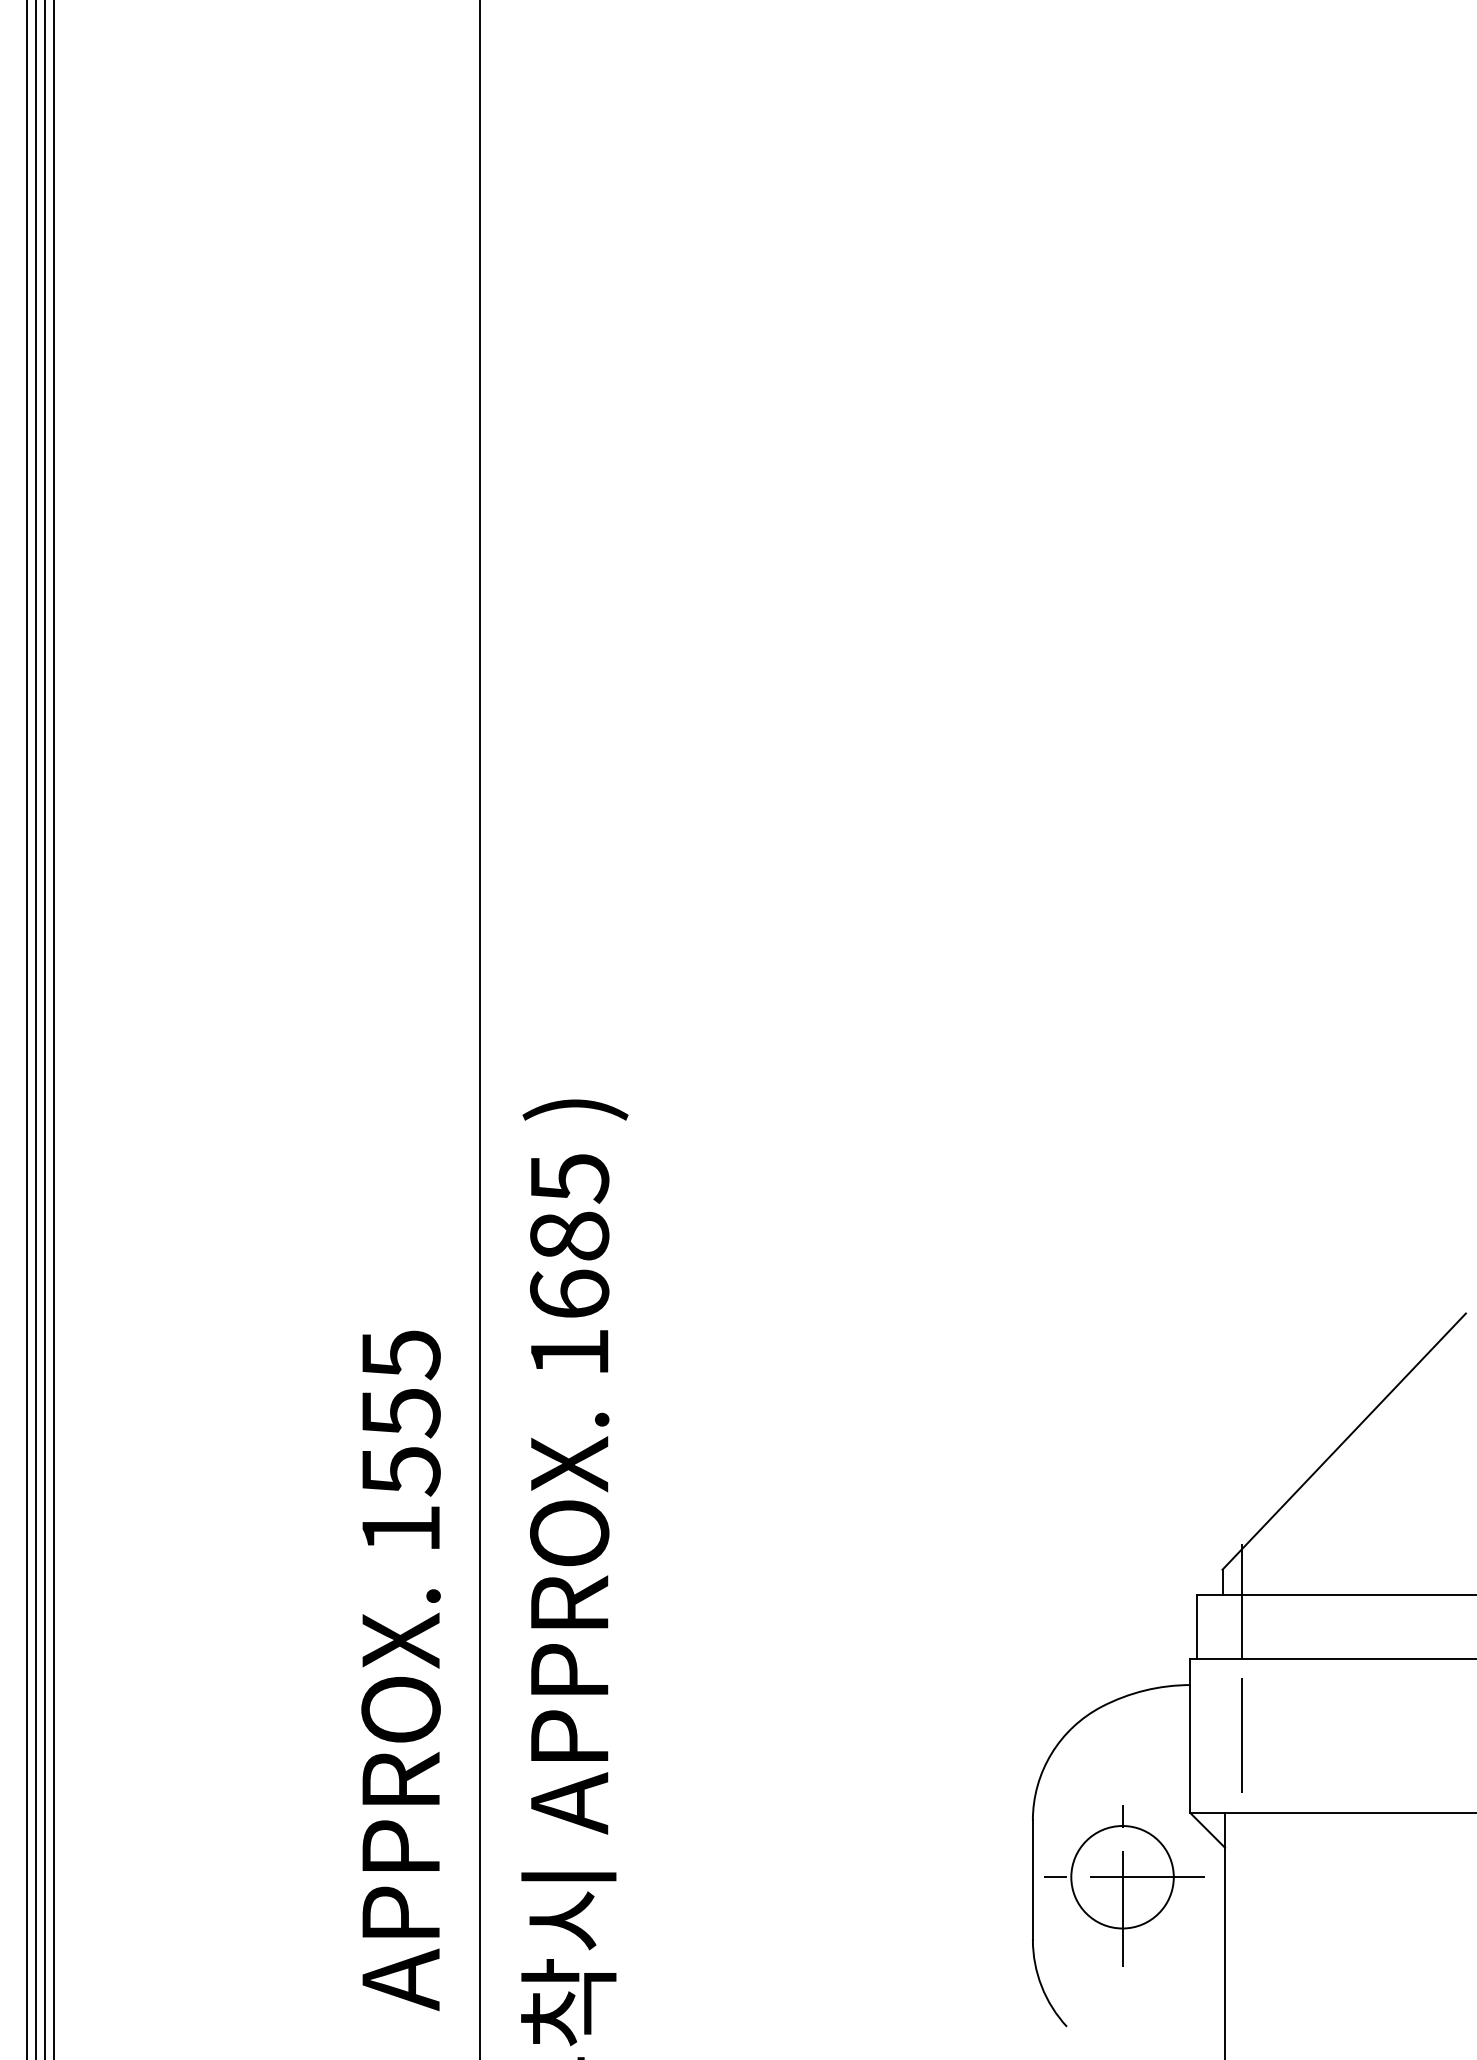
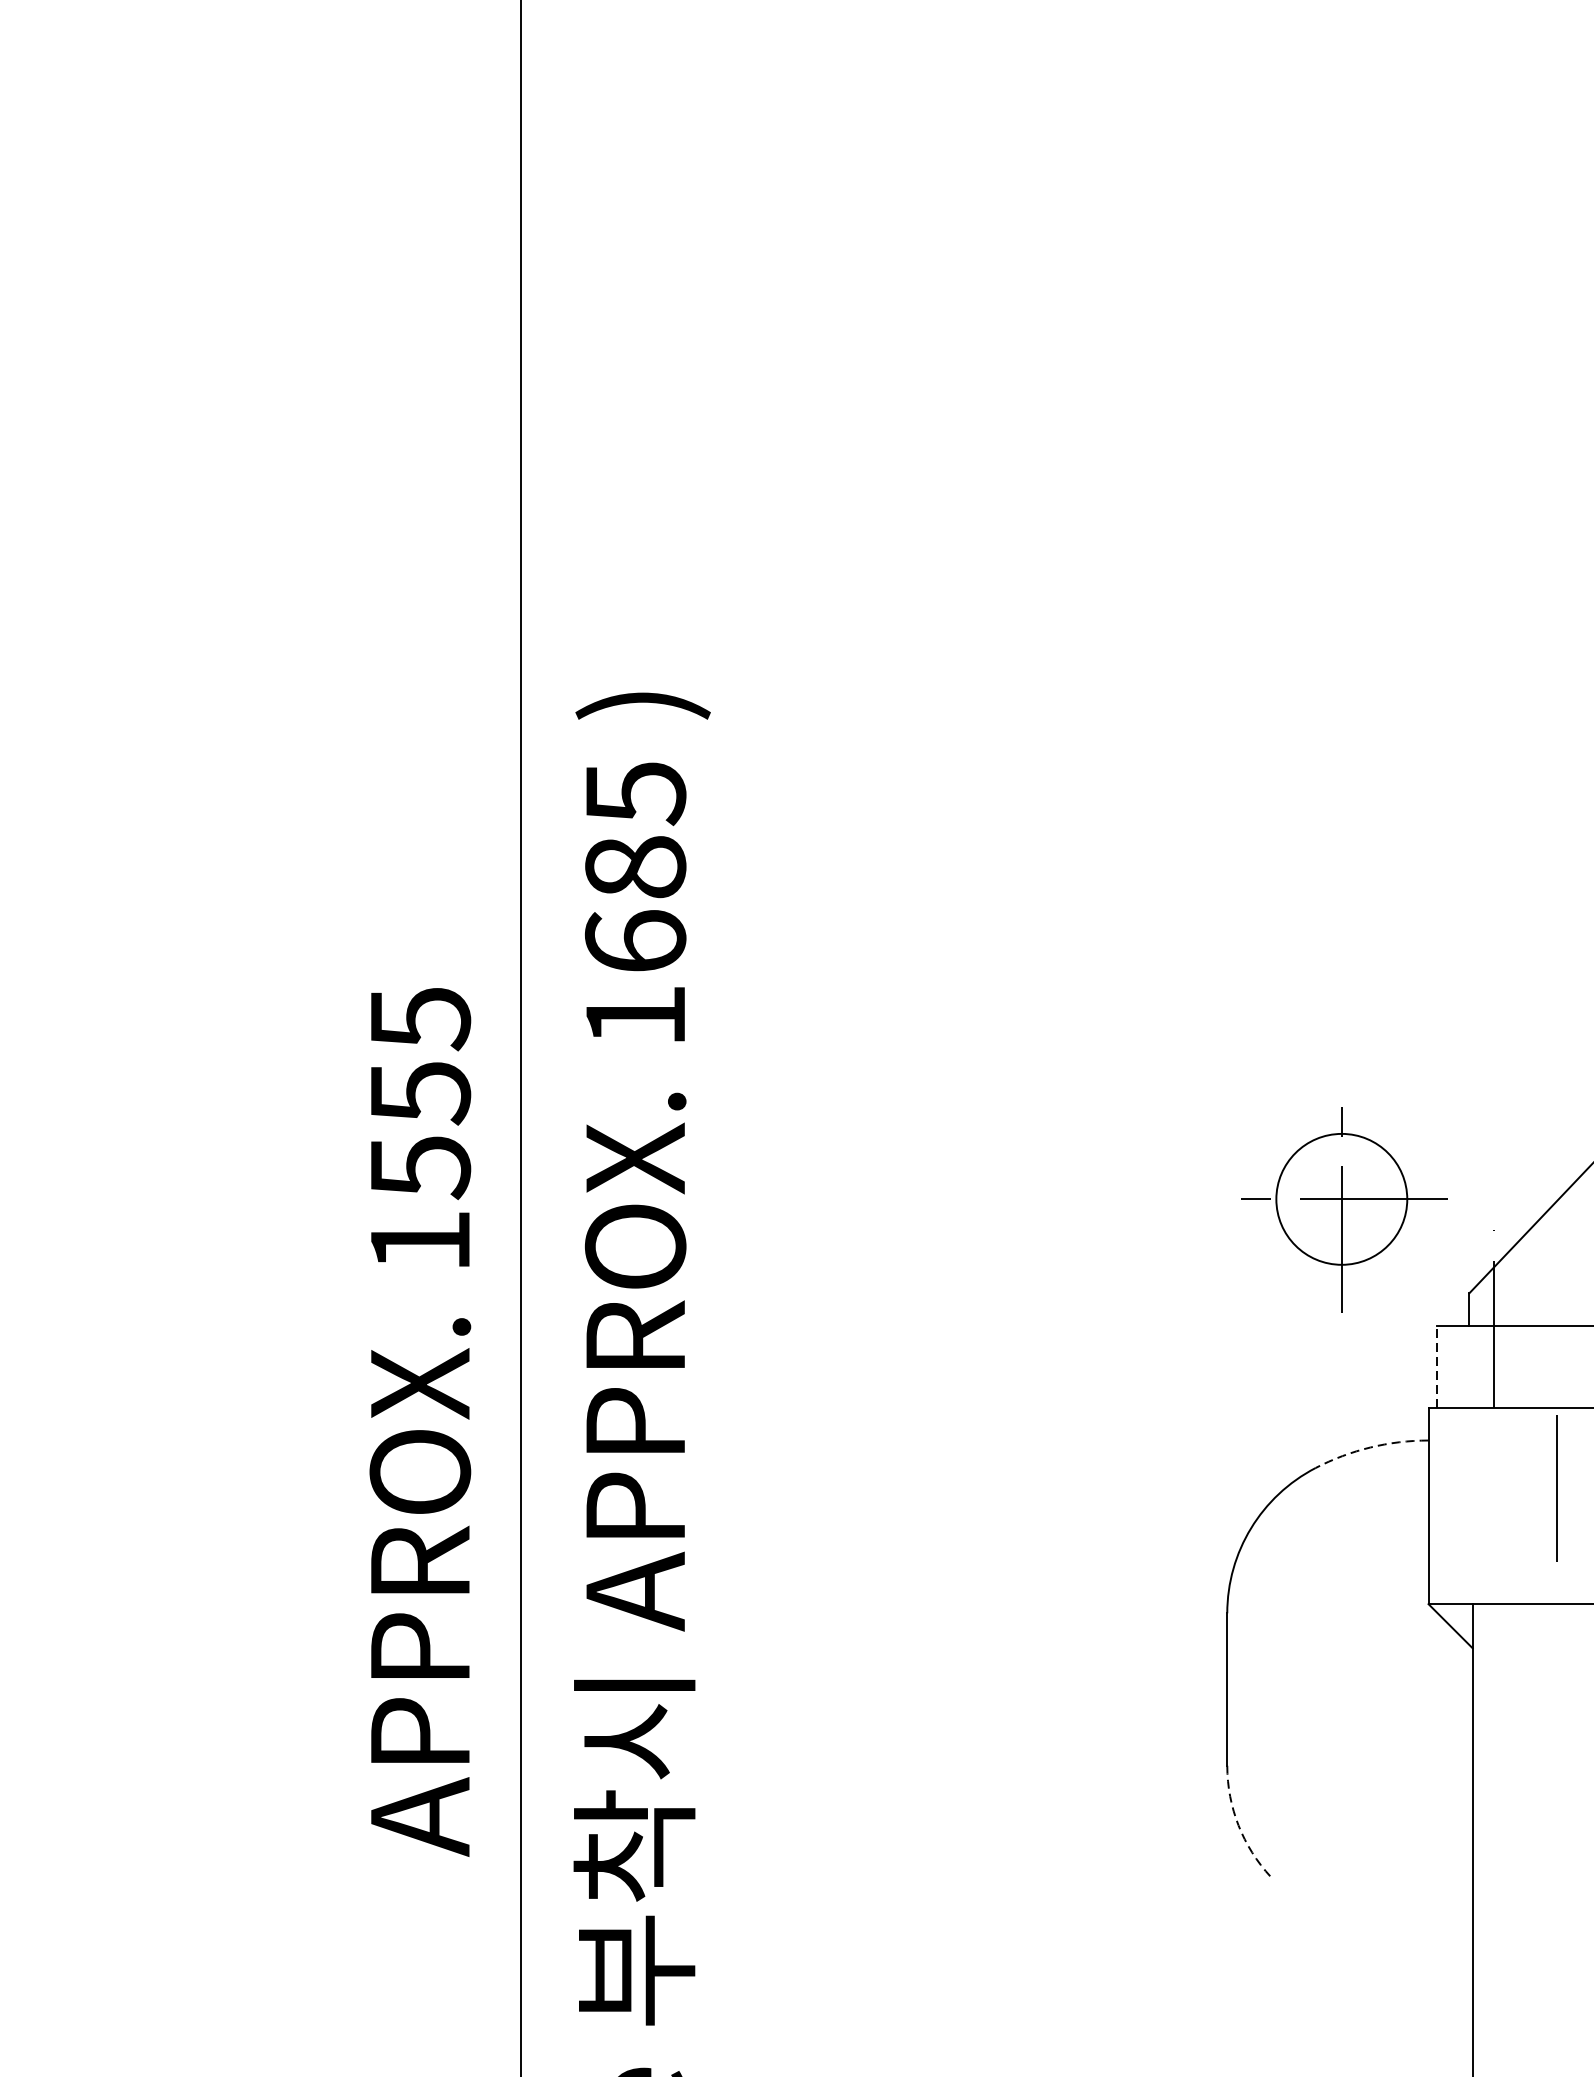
line: (1196, 1626) -> (1436, 1365), solid -> dashed
arc: (1144, 1690) -> (1369, 1447), solid -> dashed
line: (1241, 1735) -> (1556, 1488), moved
part: (1124, 1885) -> (1344, 1209), moved
arc: (1041, 1986) -> (1238, 1825), solid -> dashed

